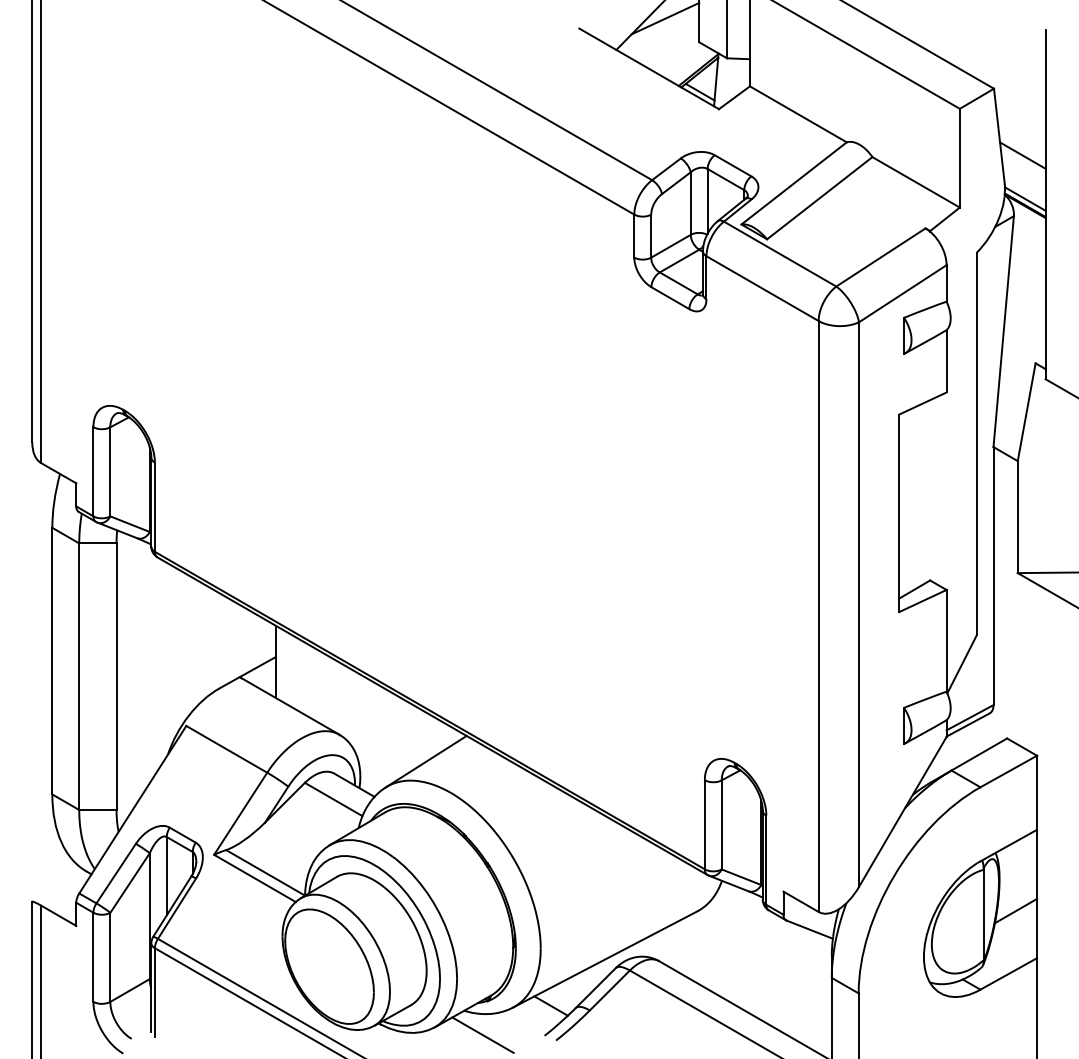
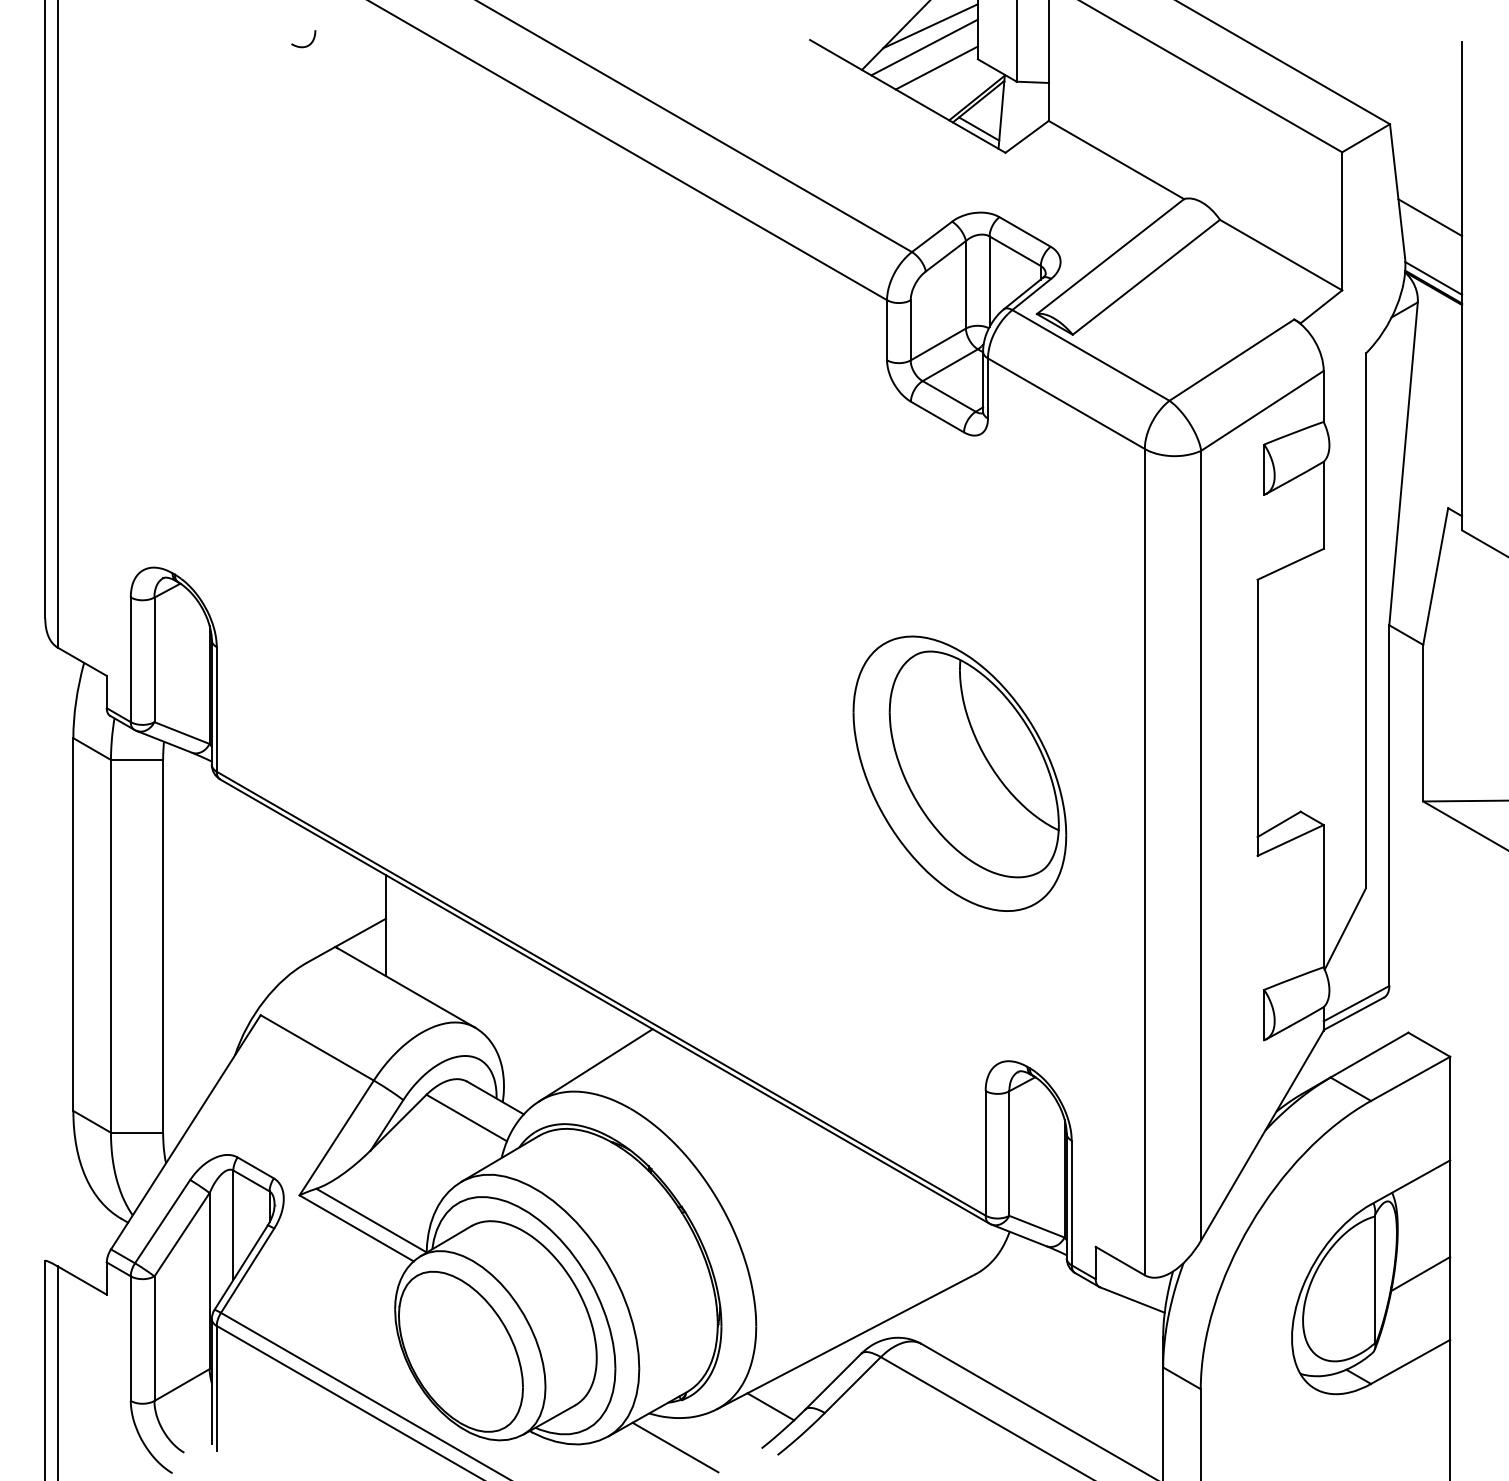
curve: (218, 32) -> (305, 45), added
line: (661, 33) -> (924, 47), added
line: (669, 48) -> (936, 67), added
part: (686, 553) -> (959, 773), added

